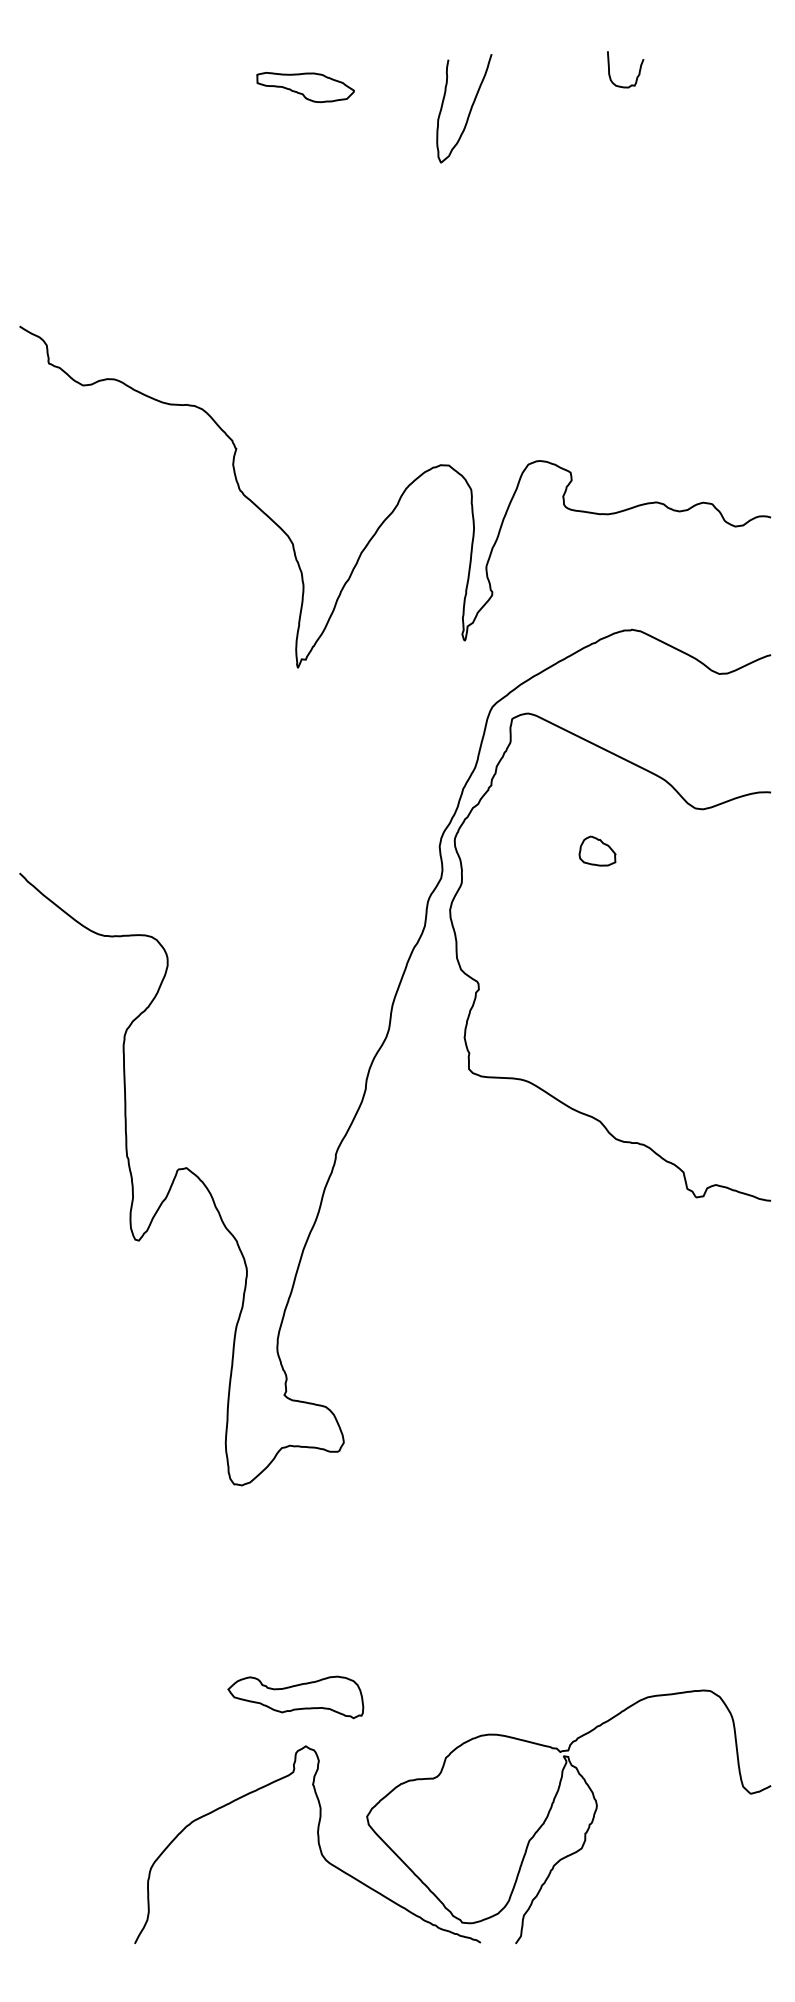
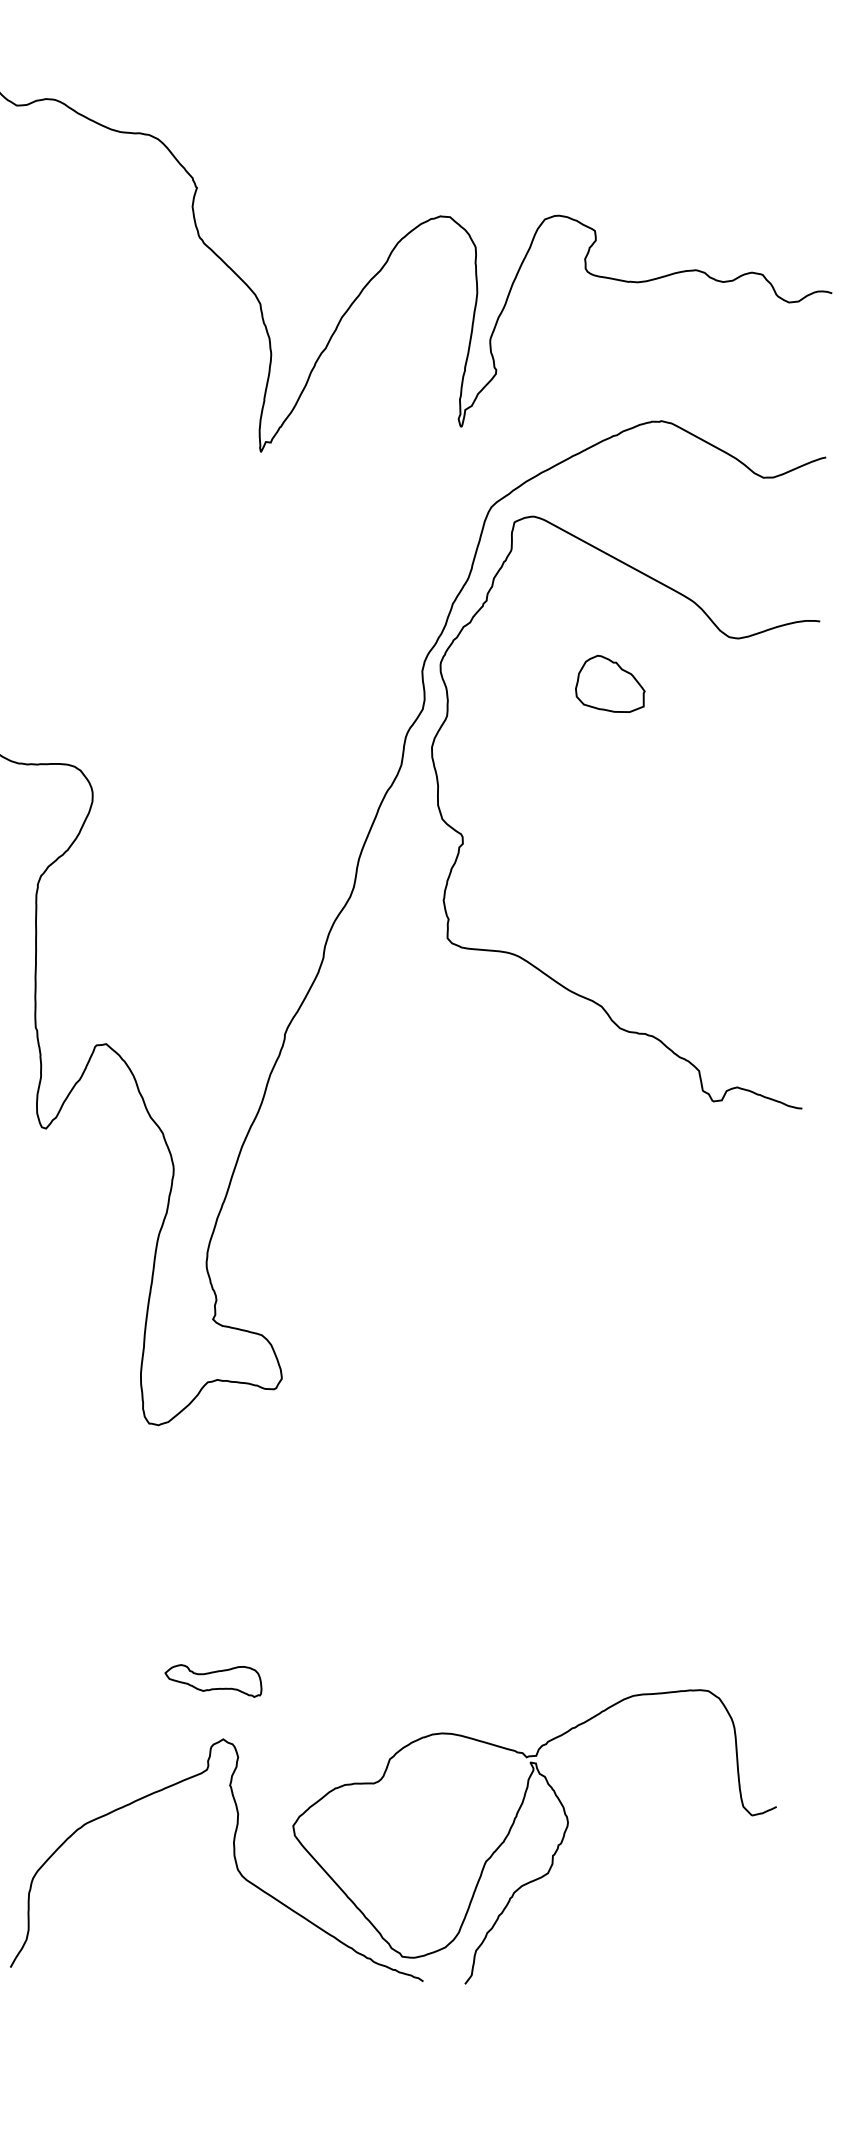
part: (597, 850) -> (610, 683), size x1.6
part: (295, 1697) -> (213, 1680), size x0.6

